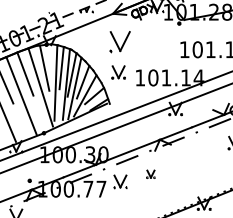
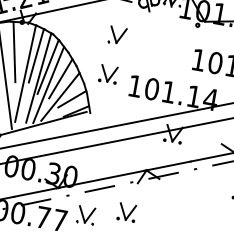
part: (120, 42) -> (117, 36), size x0.62
part: (150, 174) -> (126, 212), size x1.67

